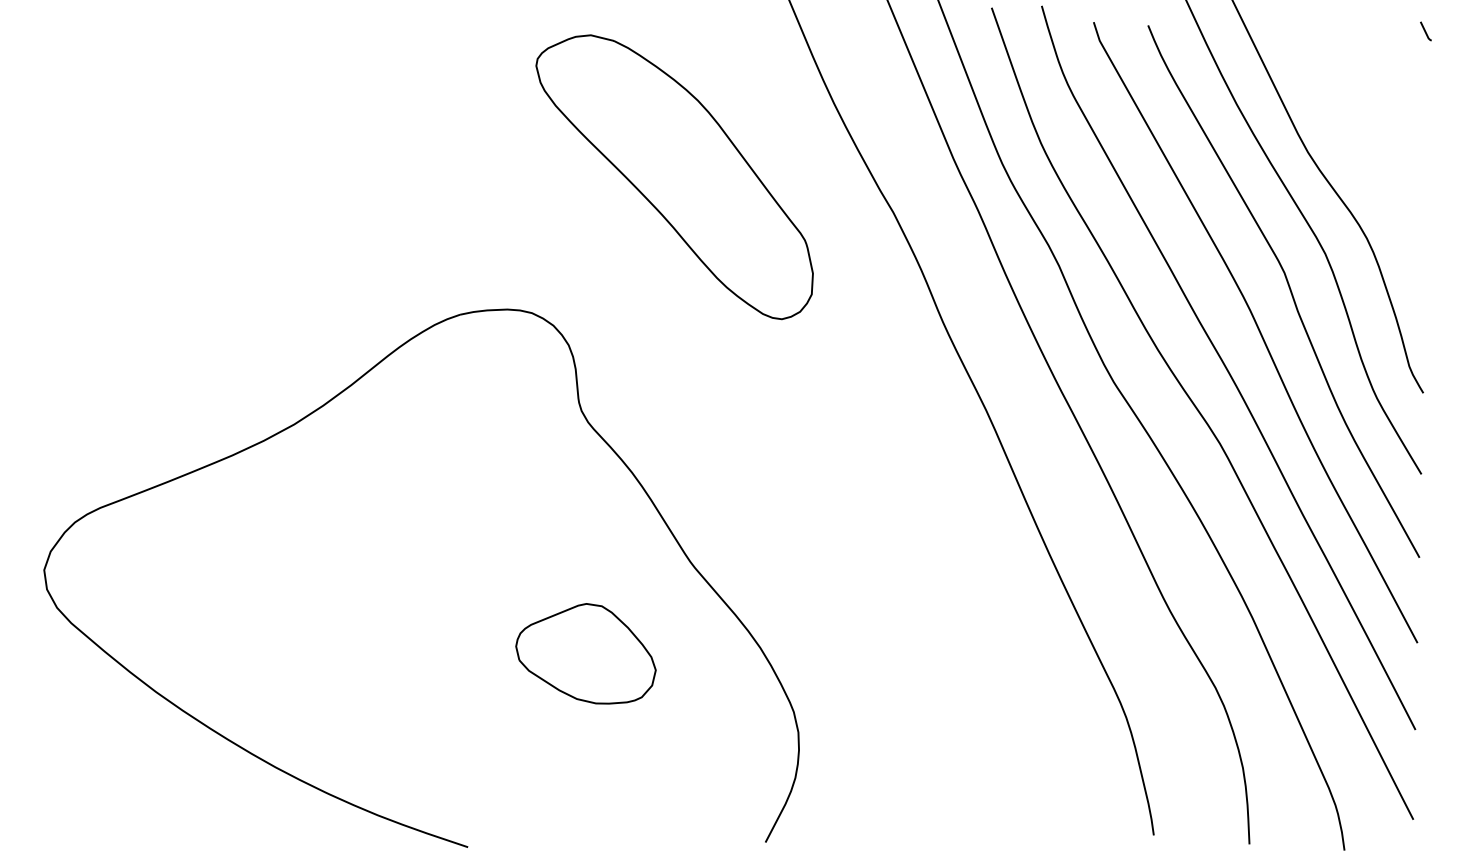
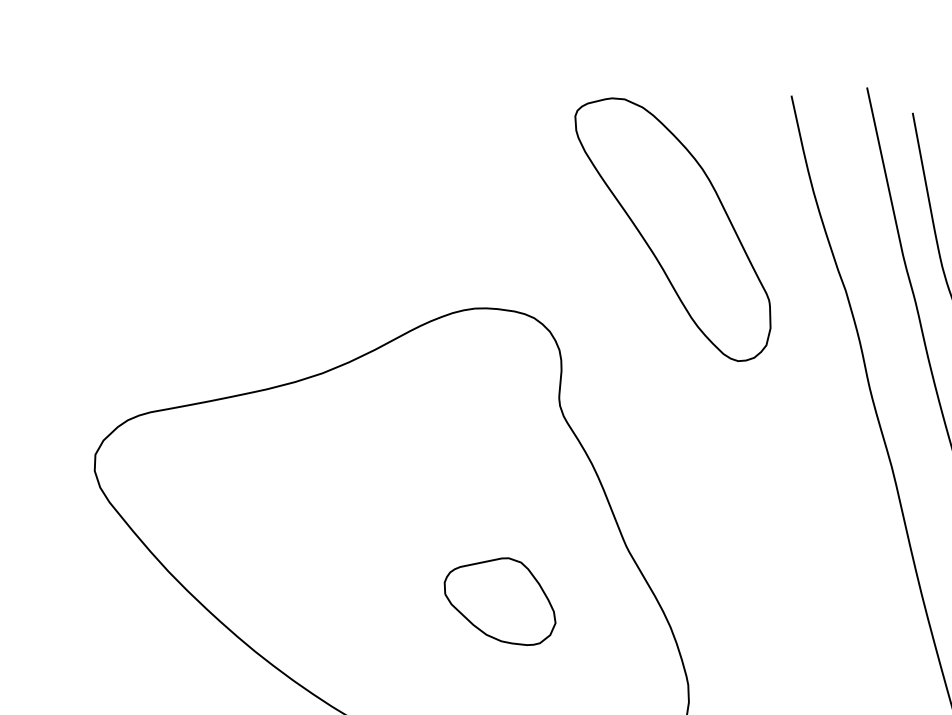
part: (585, 653) -> (500, 598), moved

